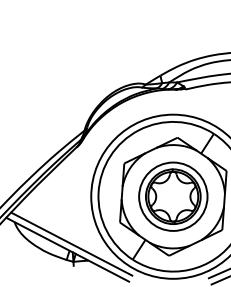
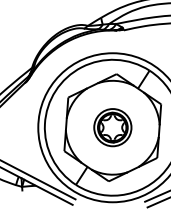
part: (173, 196) -> (112, 127), size x0.6

